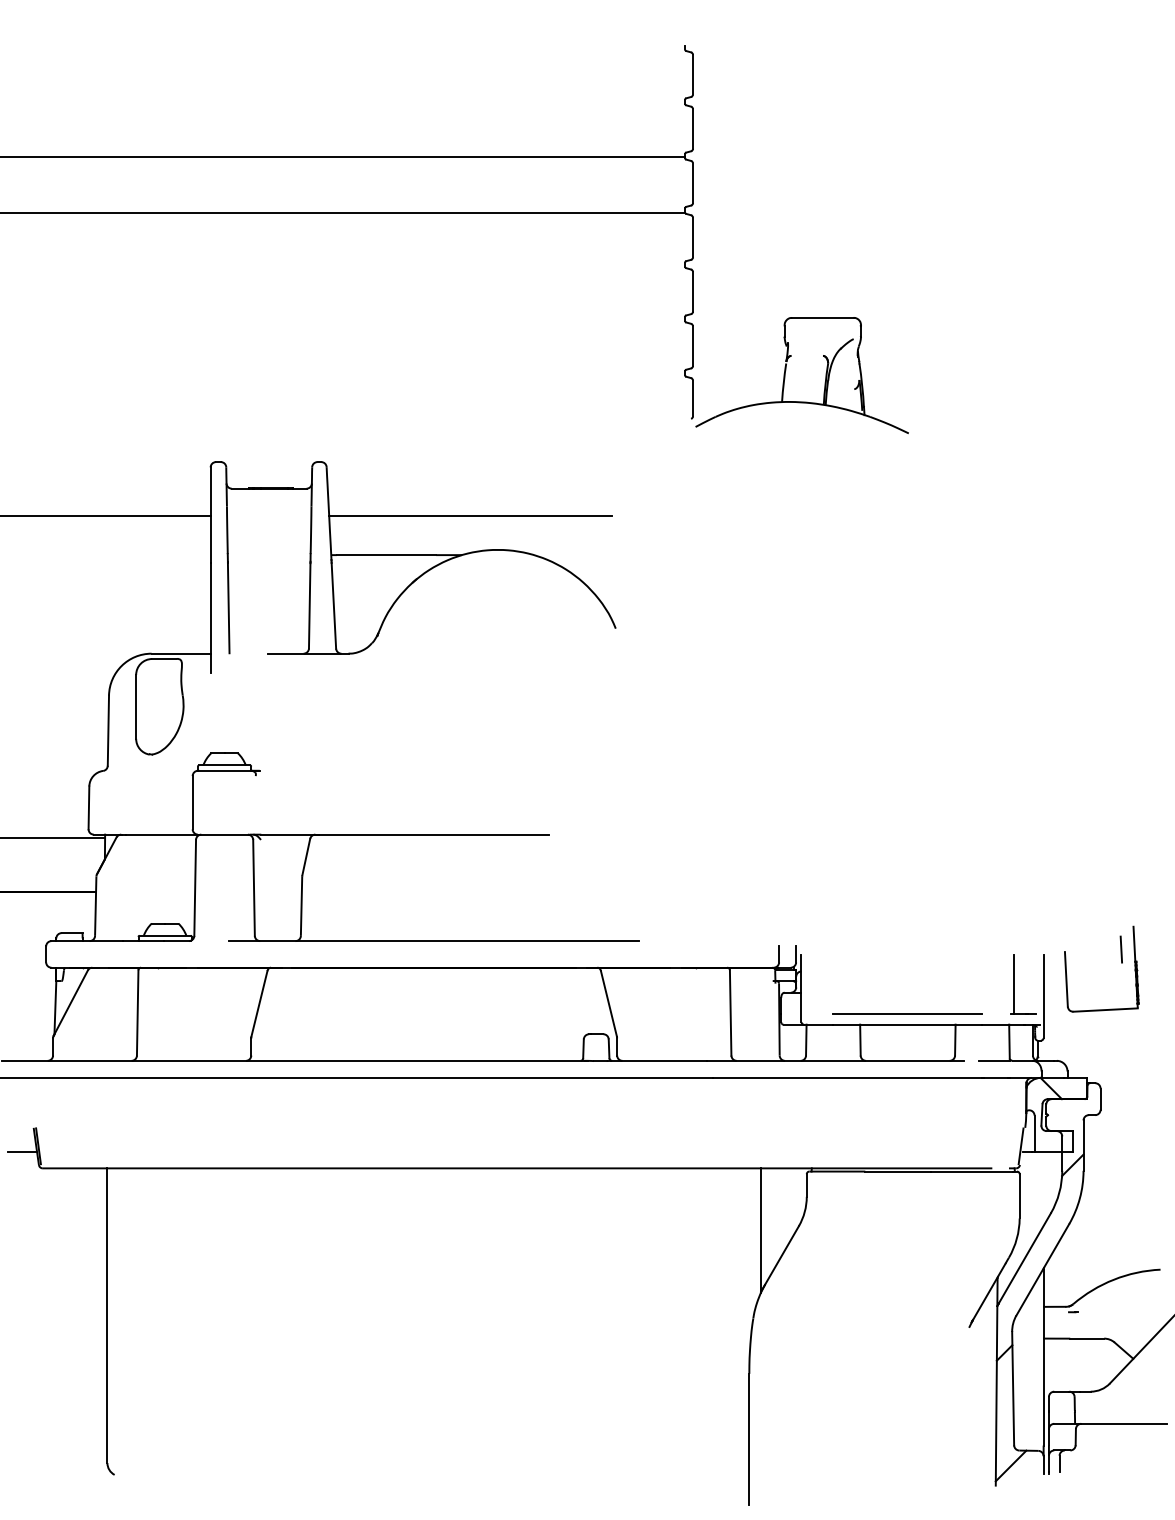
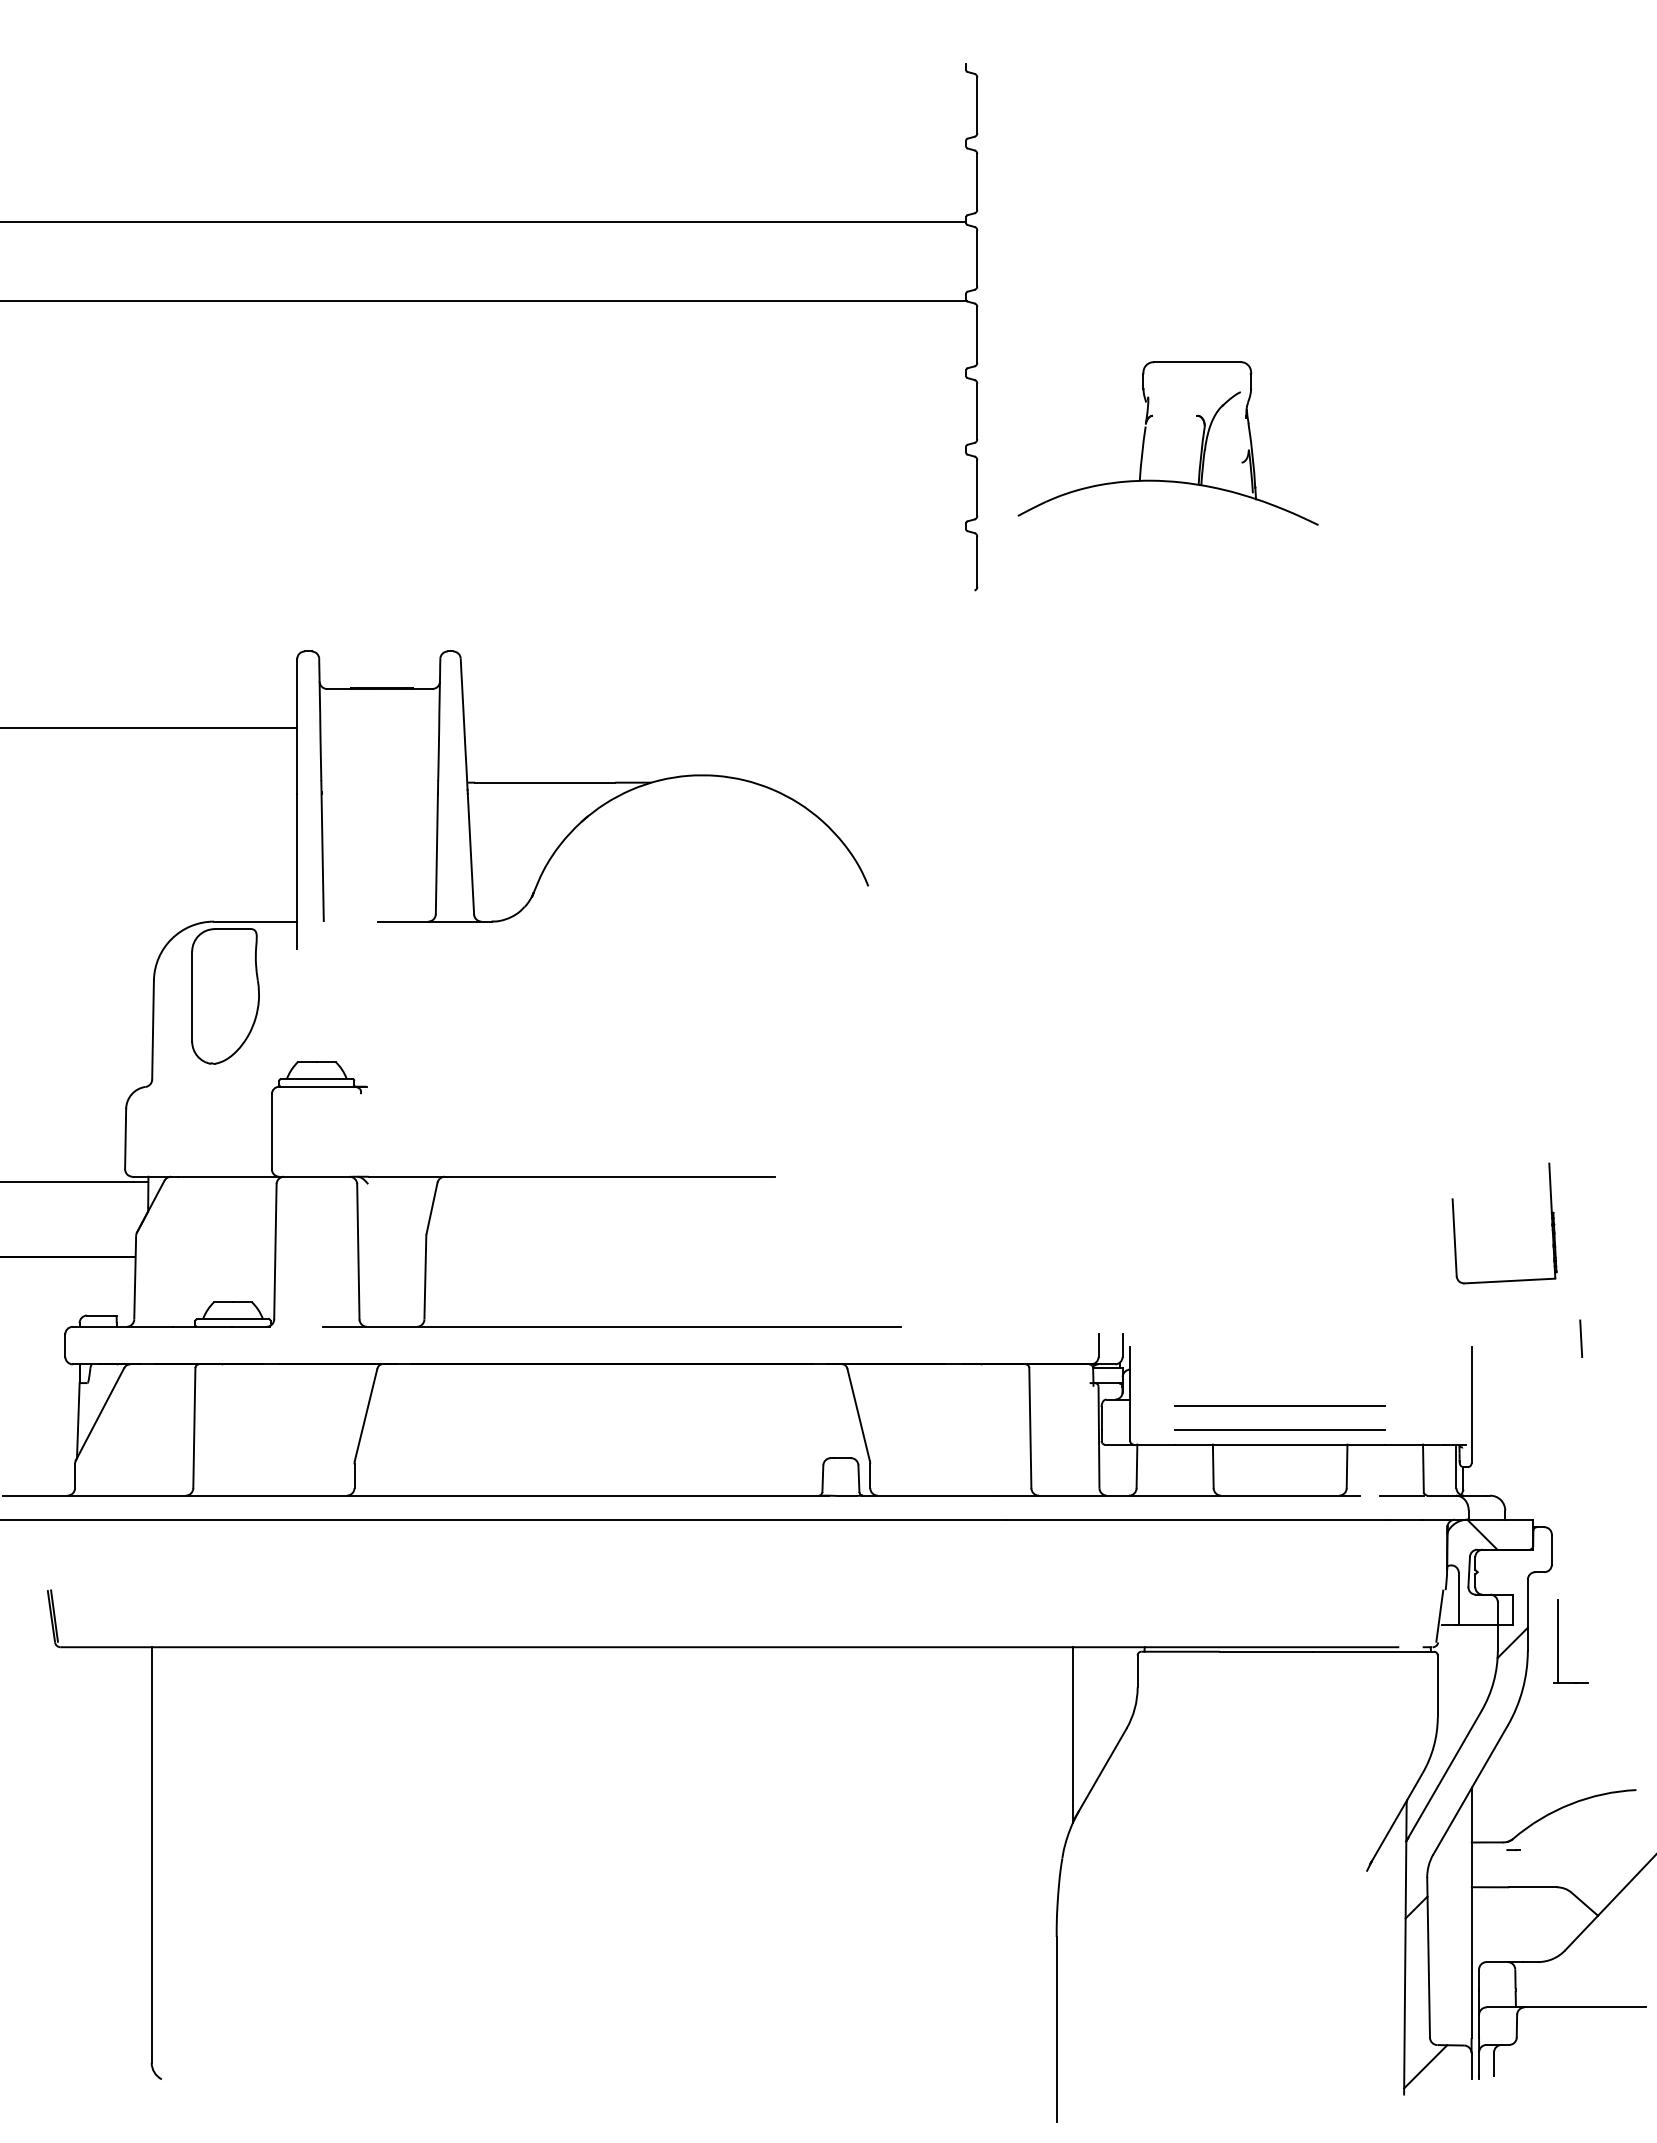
part: (785, 375) -> (1144, 443), moved
line: (470, 516) -> (663, 728), removed
part: (1135, 969) -> (1551, 1223), moved
part: (1014, 984) -> (1558, 1641), moved
line: (907, 996) -> (1279, 1405), added
line: (22, 1152) -> (31, 1624), removed

